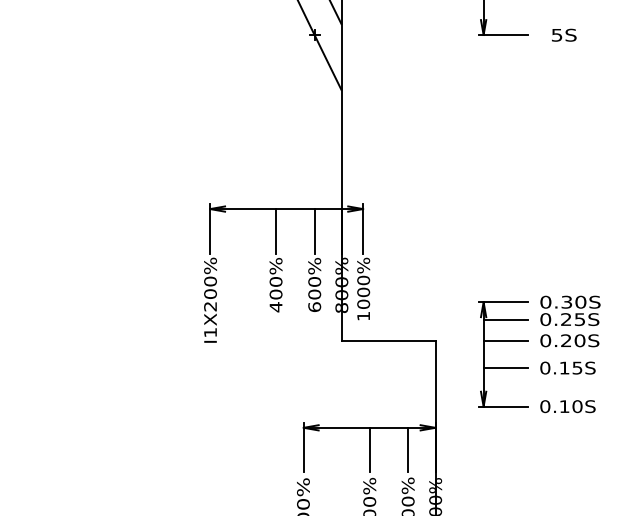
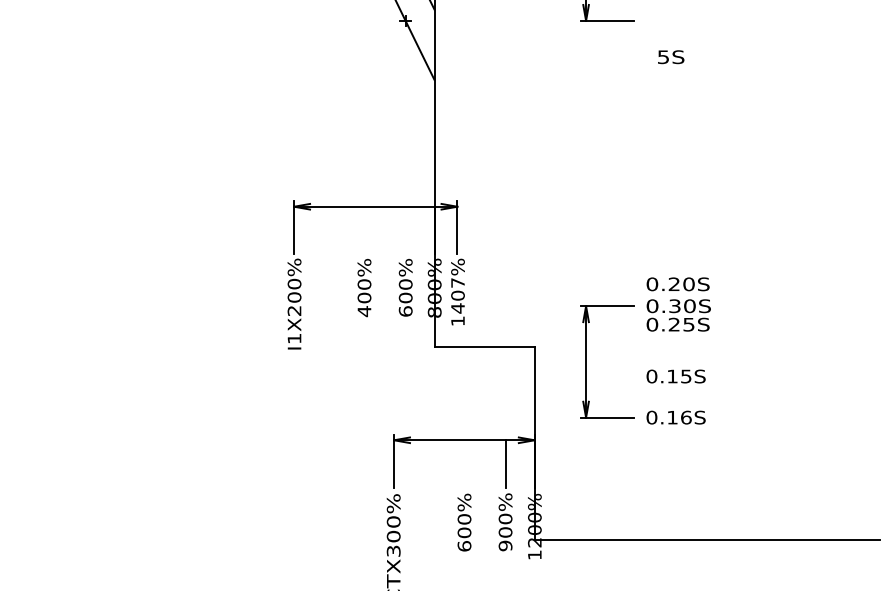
text: (564, 35) -> (671, 57), moved
line: (276, 231) -> (364, 230), removed
line: (314, 231) -> (405, 230), removed
text: (363, 292) -> (457, 295), 1000% -> 1407%
line: (505, 319) -> (609, 324), removed
line: (505, 340) -> (609, 347), removed
text: (569, 340) -> (677, 284), moved
line: (505, 368) -> (609, 376), removed
text: (577, 406) -> (686, 417), 0.10S -> 0.16S
line: (369, 449) -> (464, 463), removed

